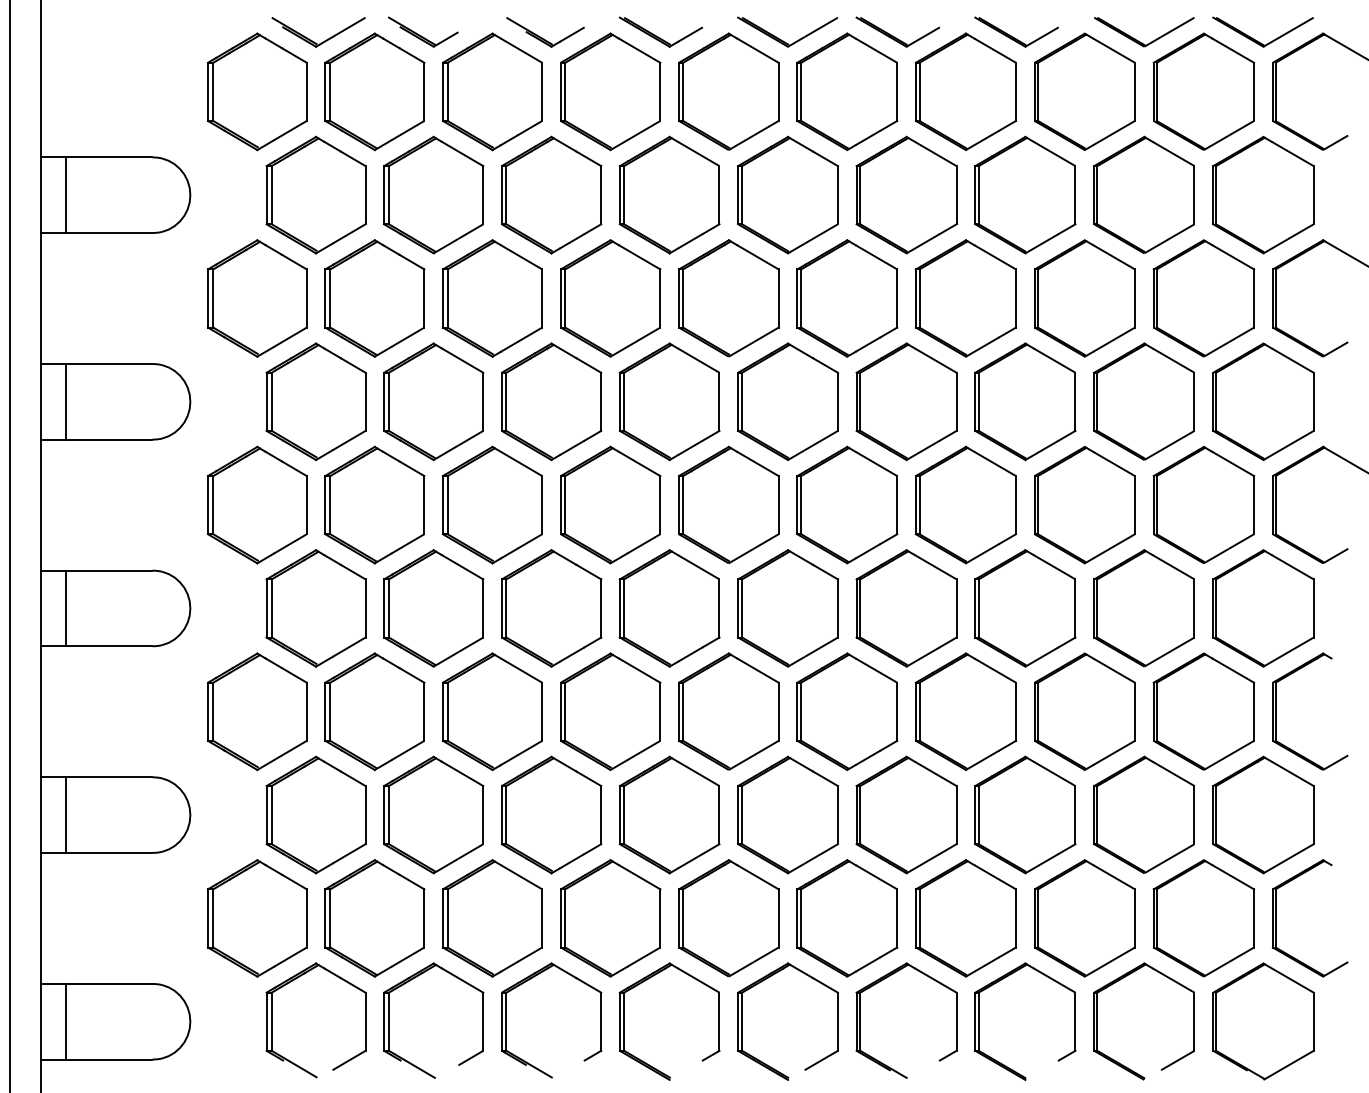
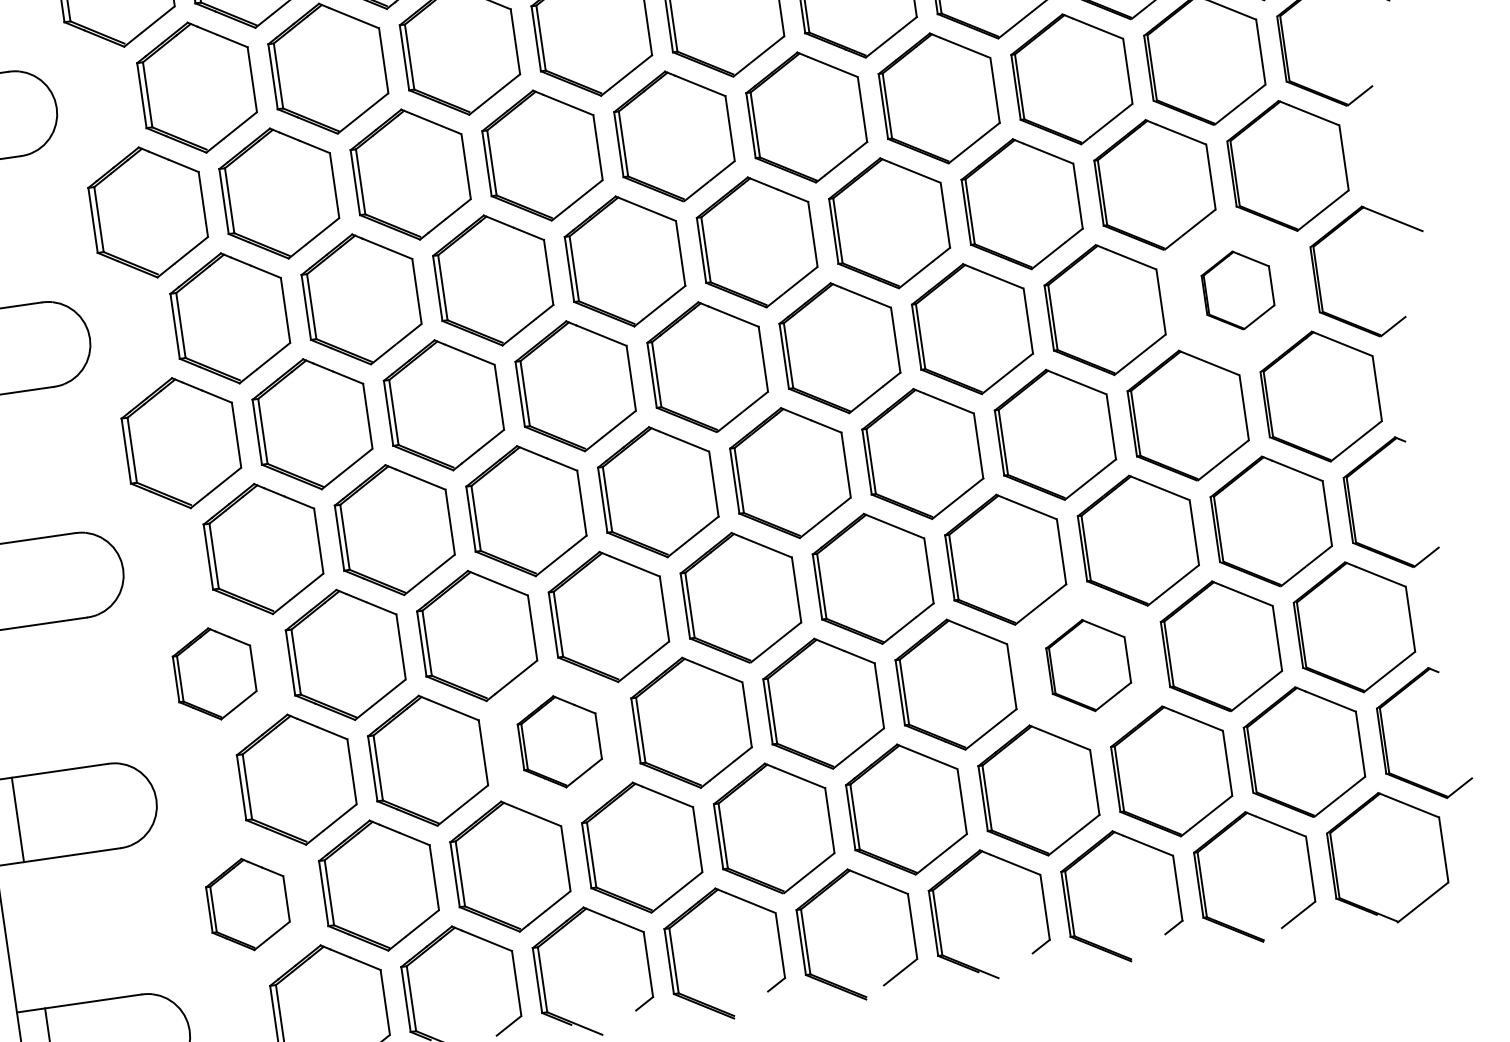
part: (1203, 504) -> (1237, 290), size x0.6
part: (257, 711) -> (214, 673), size x0.7
part: (551, 814) -> (559, 741), size x0.7
part: (1025, 814) -> (1088, 664), size x0.7
part: (257, 918) -> (248, 904), size x0.7

